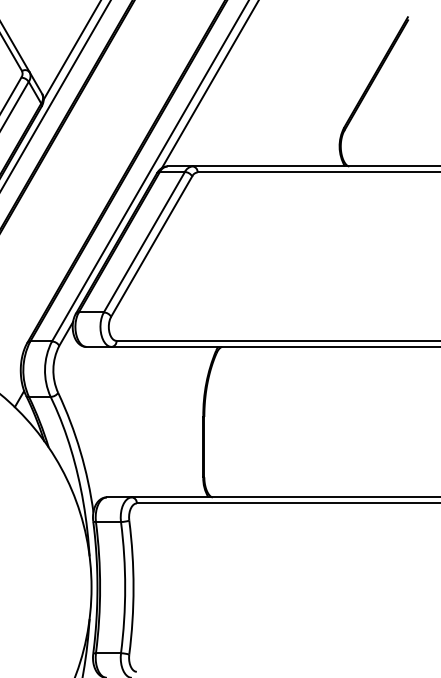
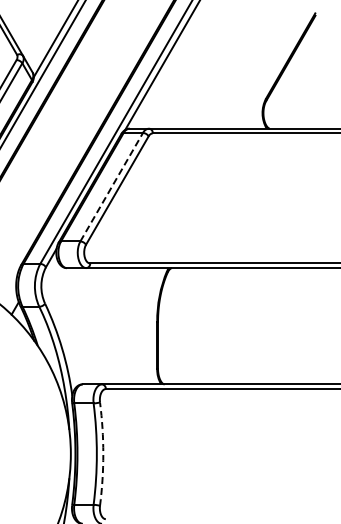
line: (144, 242) -> (111, 187), solid -> dashed
arc: (133, 588) -> (103, 454), solid -> dashed

